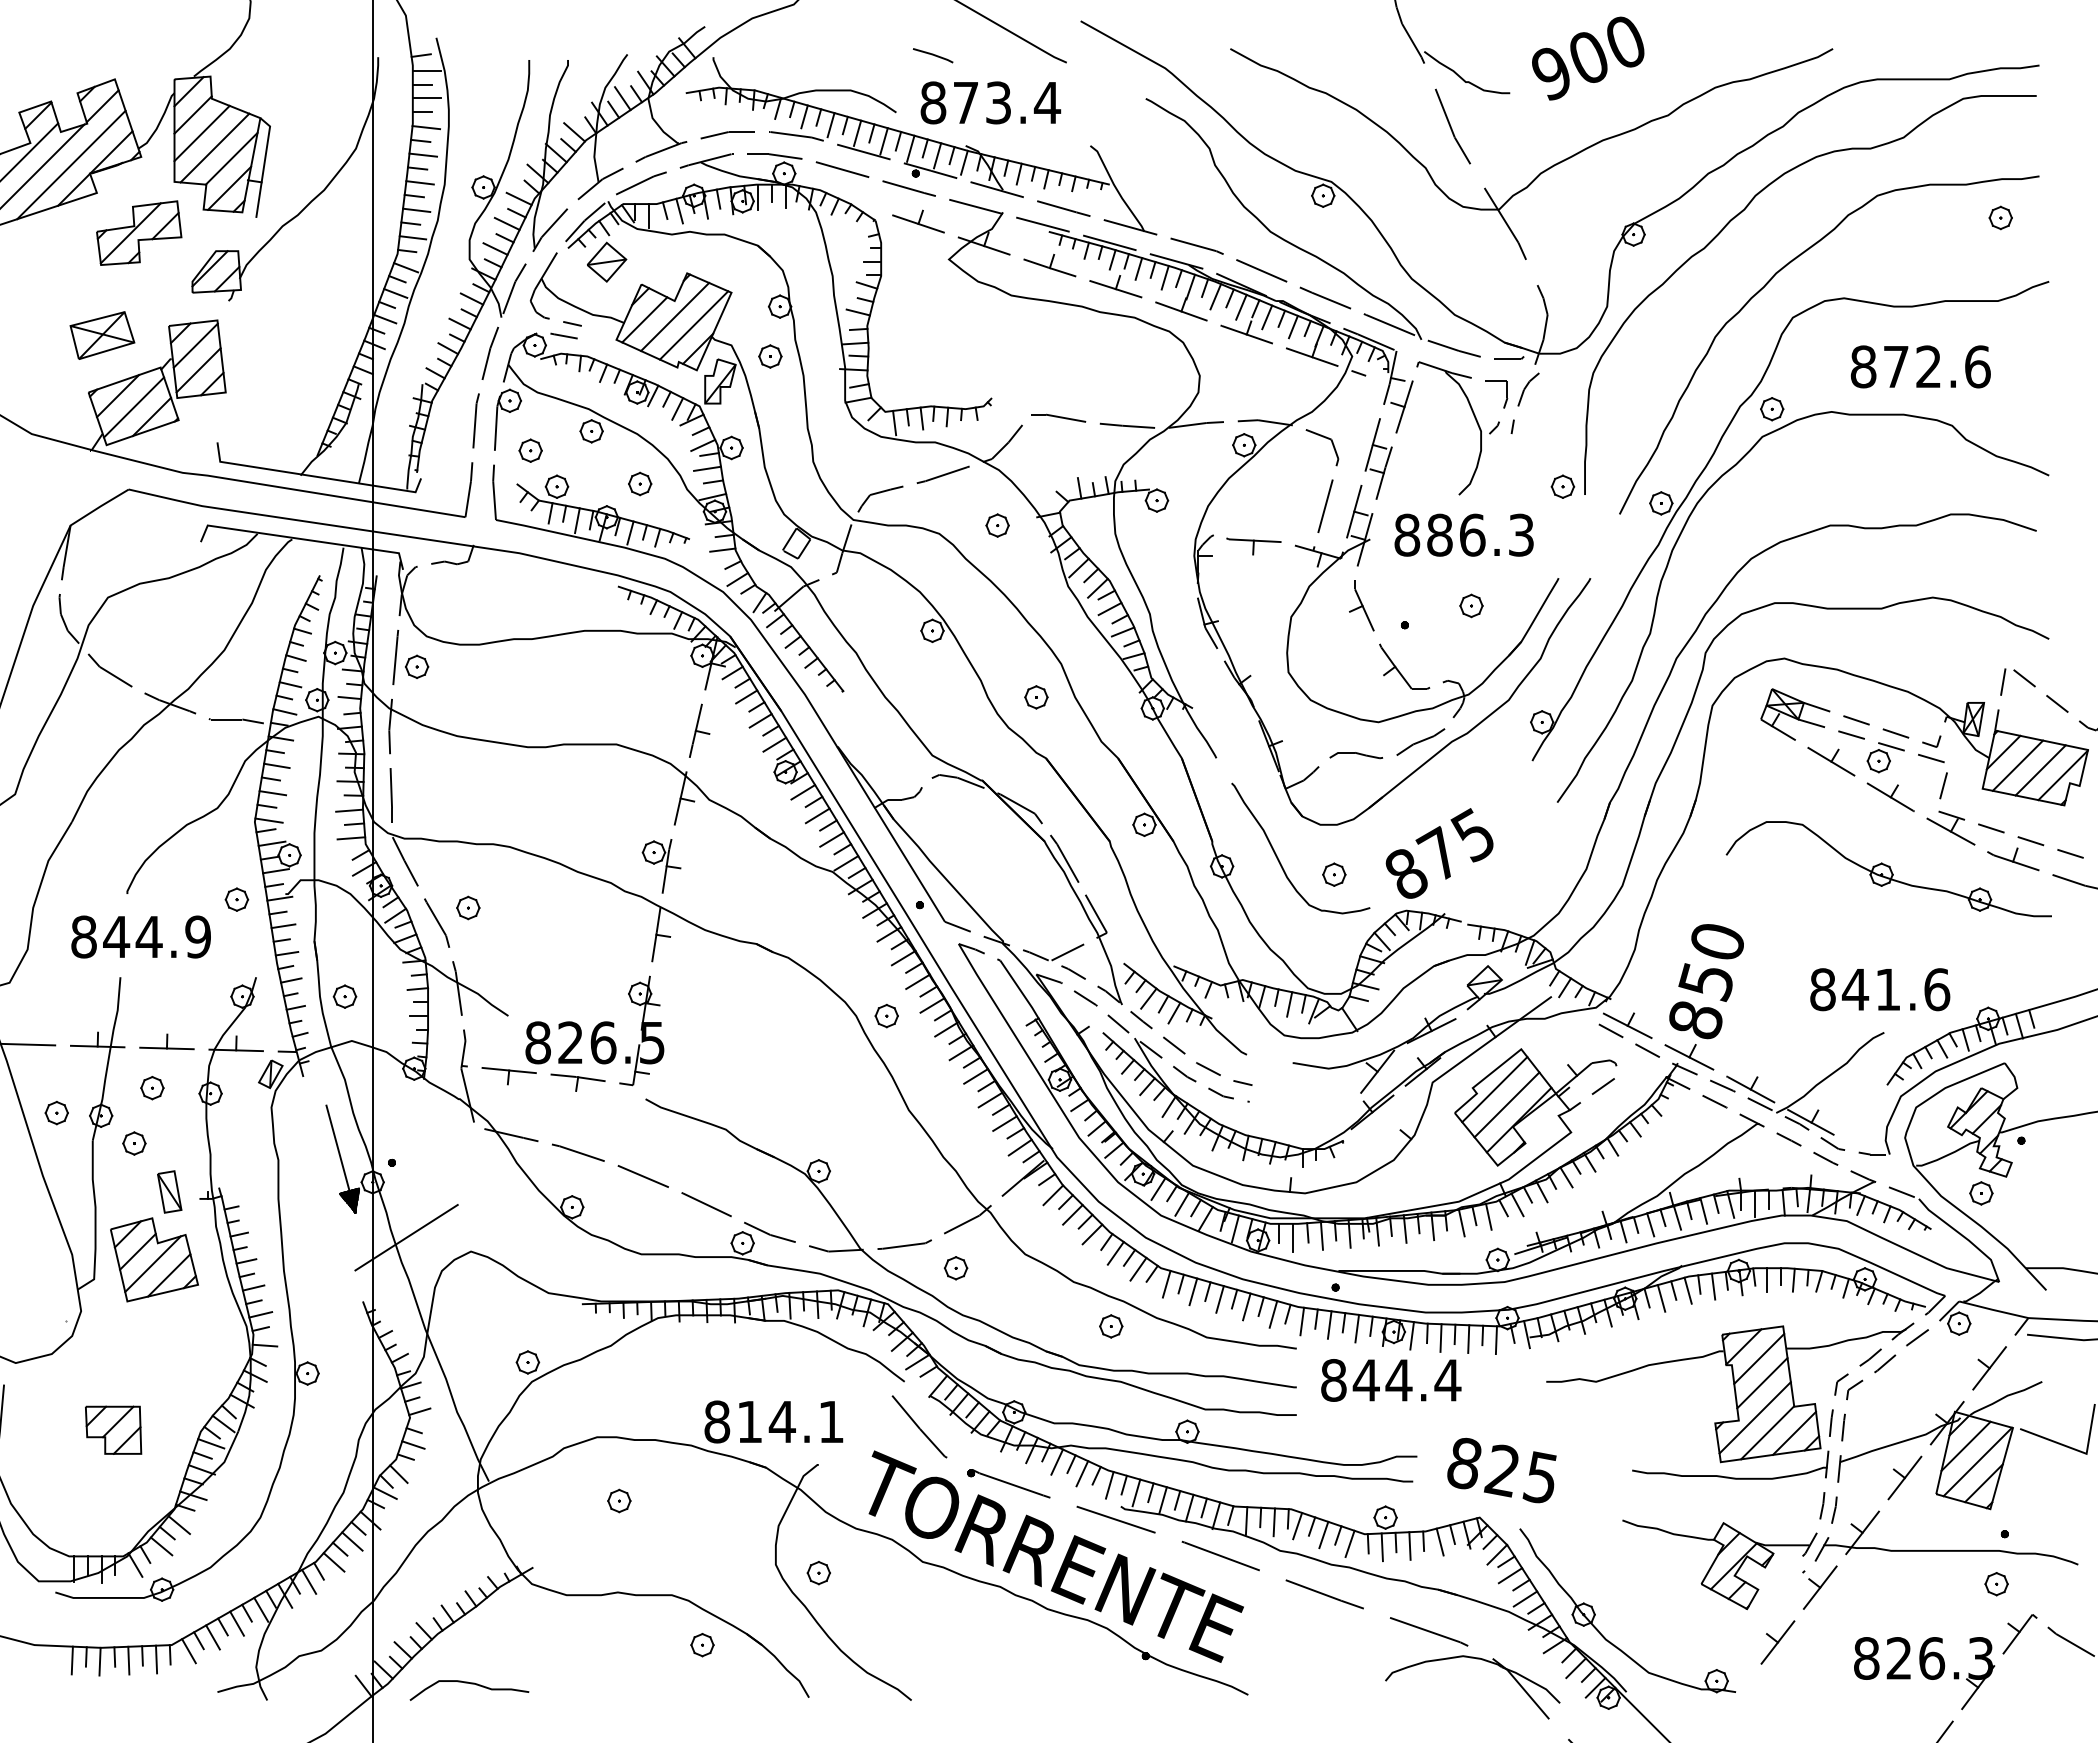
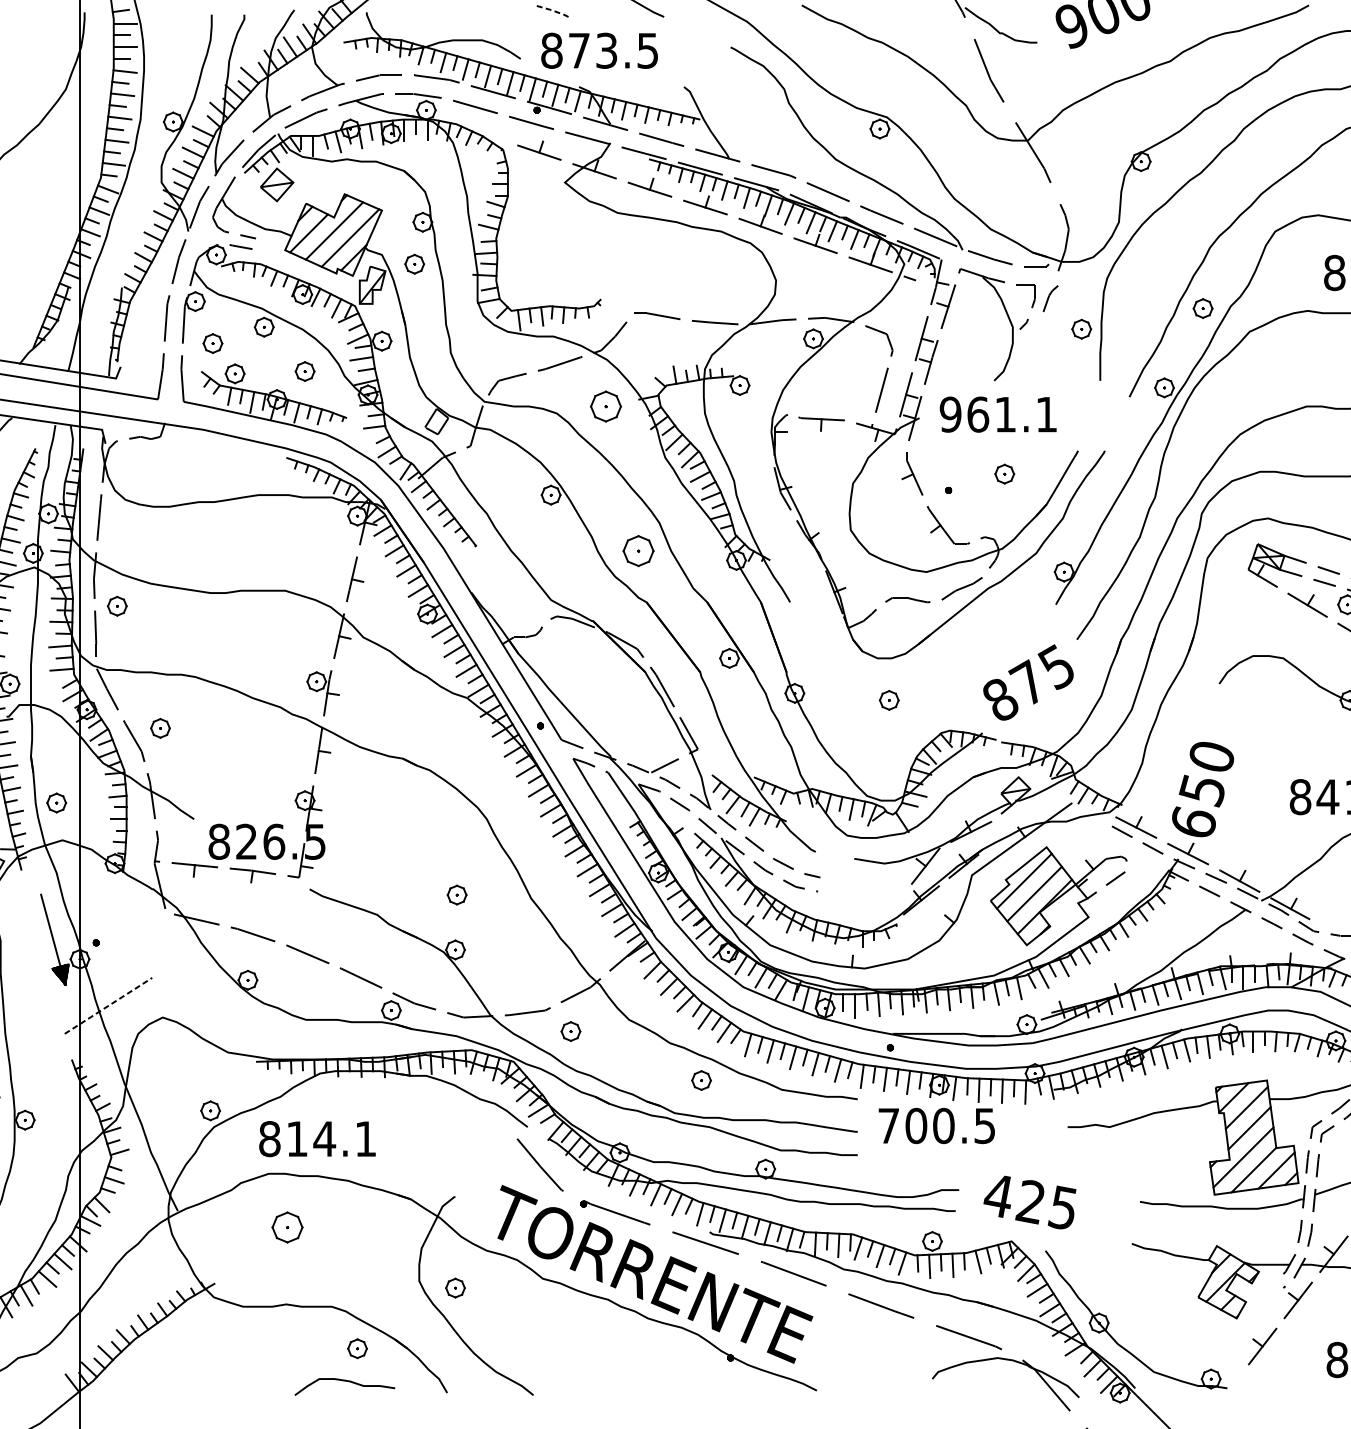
line: (933, 54) -> (551, 10), solid -> dashed
text: (1047, 103) -> (647, 51), 873.4 -> 873.5
part: (1524, 402) -> (1049, 302), size x0.7
part: (1772, 409) -> (1203, 308), moved
part: (1562, 486) -> (1081, 329), moved
part: (997, 525) -> (605, 406), size x1.6
text: (1463, 534) -> (998, 414), 886.3 -> 961.1
part: (417, 666) -> (117, 605), moved
part: (1036, 697) -> (638, 551), size x1.6
text: (1439, 853) -> (1028, 682), moved
curve: (1279, 859) -> (843, 687), removed
part: (886, 1016) -> (456, 895), moved
text: (1695, 1019) -> (1193, 822), 850 -> 650
line: (406, 1237) -> (108, 1005), solid -> dashed
text: (1391, 1380) -> (937, 1126), 844.4 -> 700.5
text: (773, 1421) -> (317, 1138), moved
text: (1463, 1463) -> (998, 1195), 825 -> 425
part: (619, 1500) -> (287, 1227), size x1.6
curve: (470, 1684) -> (345, 1381), moved

